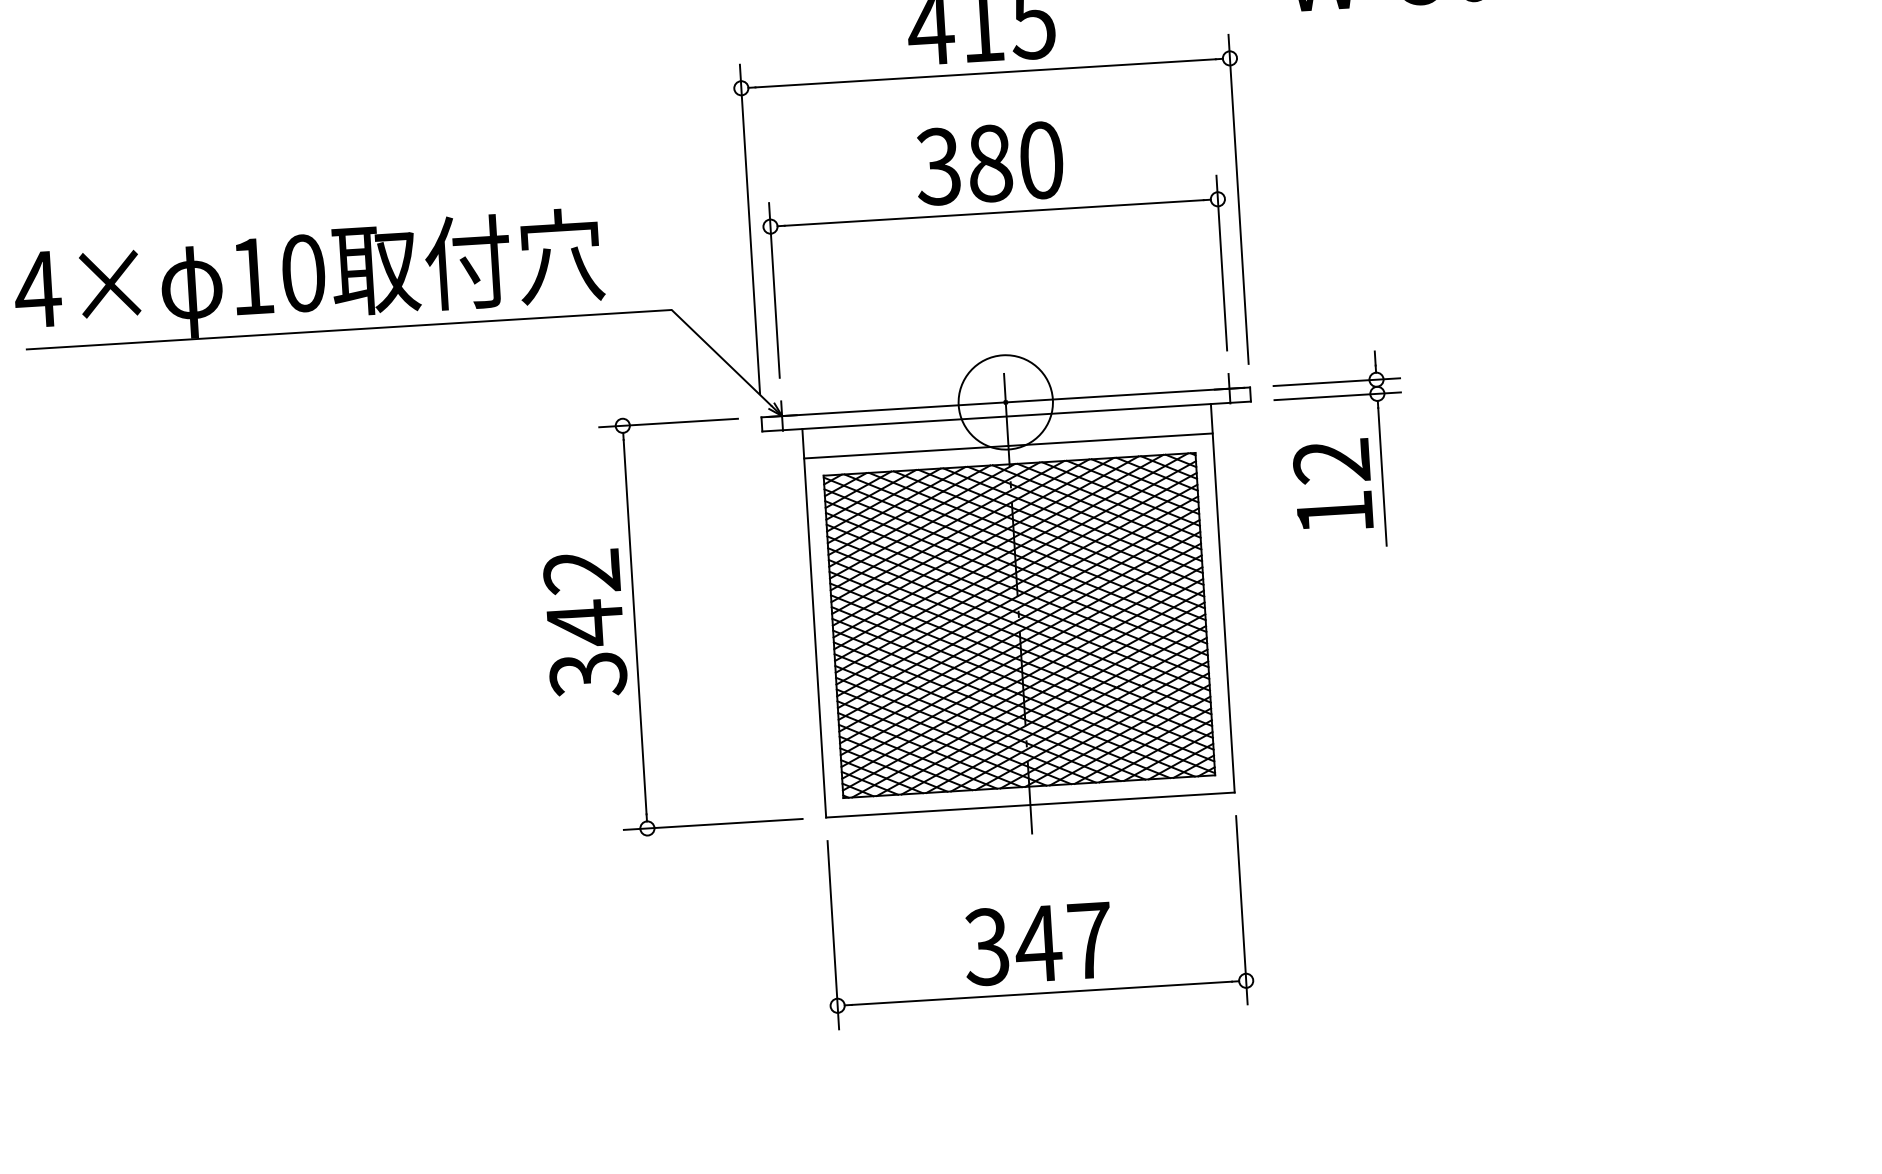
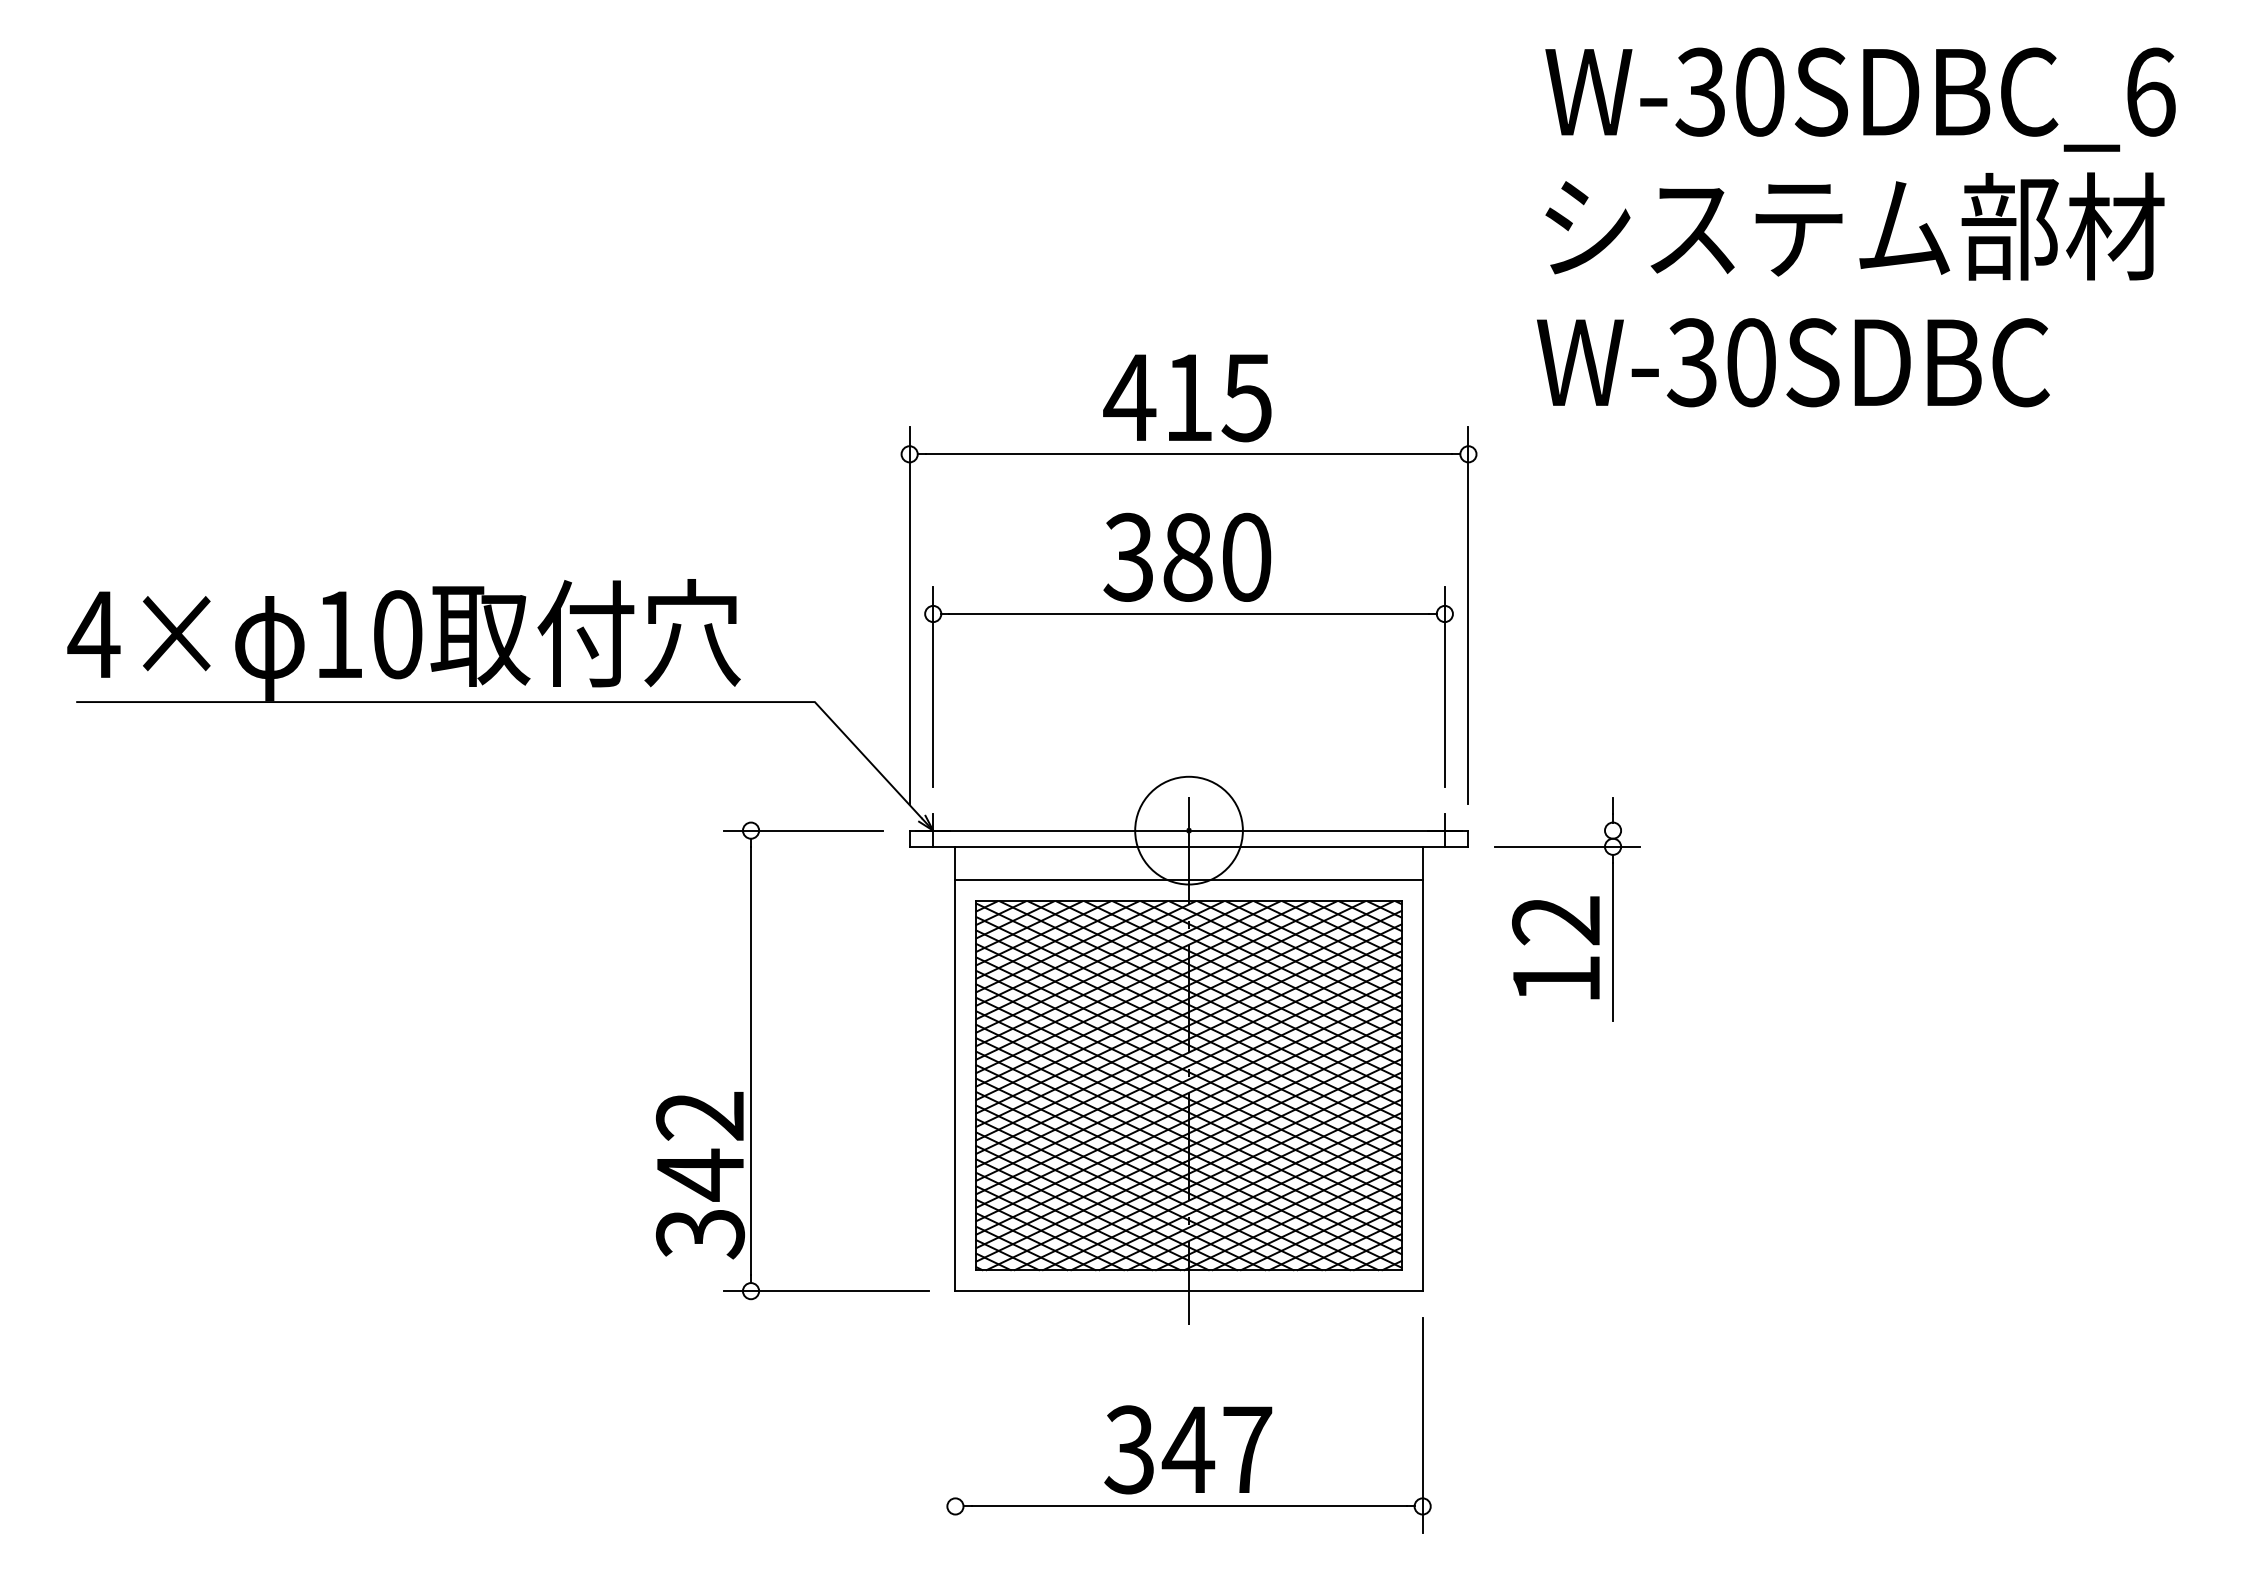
line: (1336, 382) -> (1567, 830), removed
text: (585, 623) -> (700, 1175), moved
line: (833, 935) -> (955, 1425), removed

